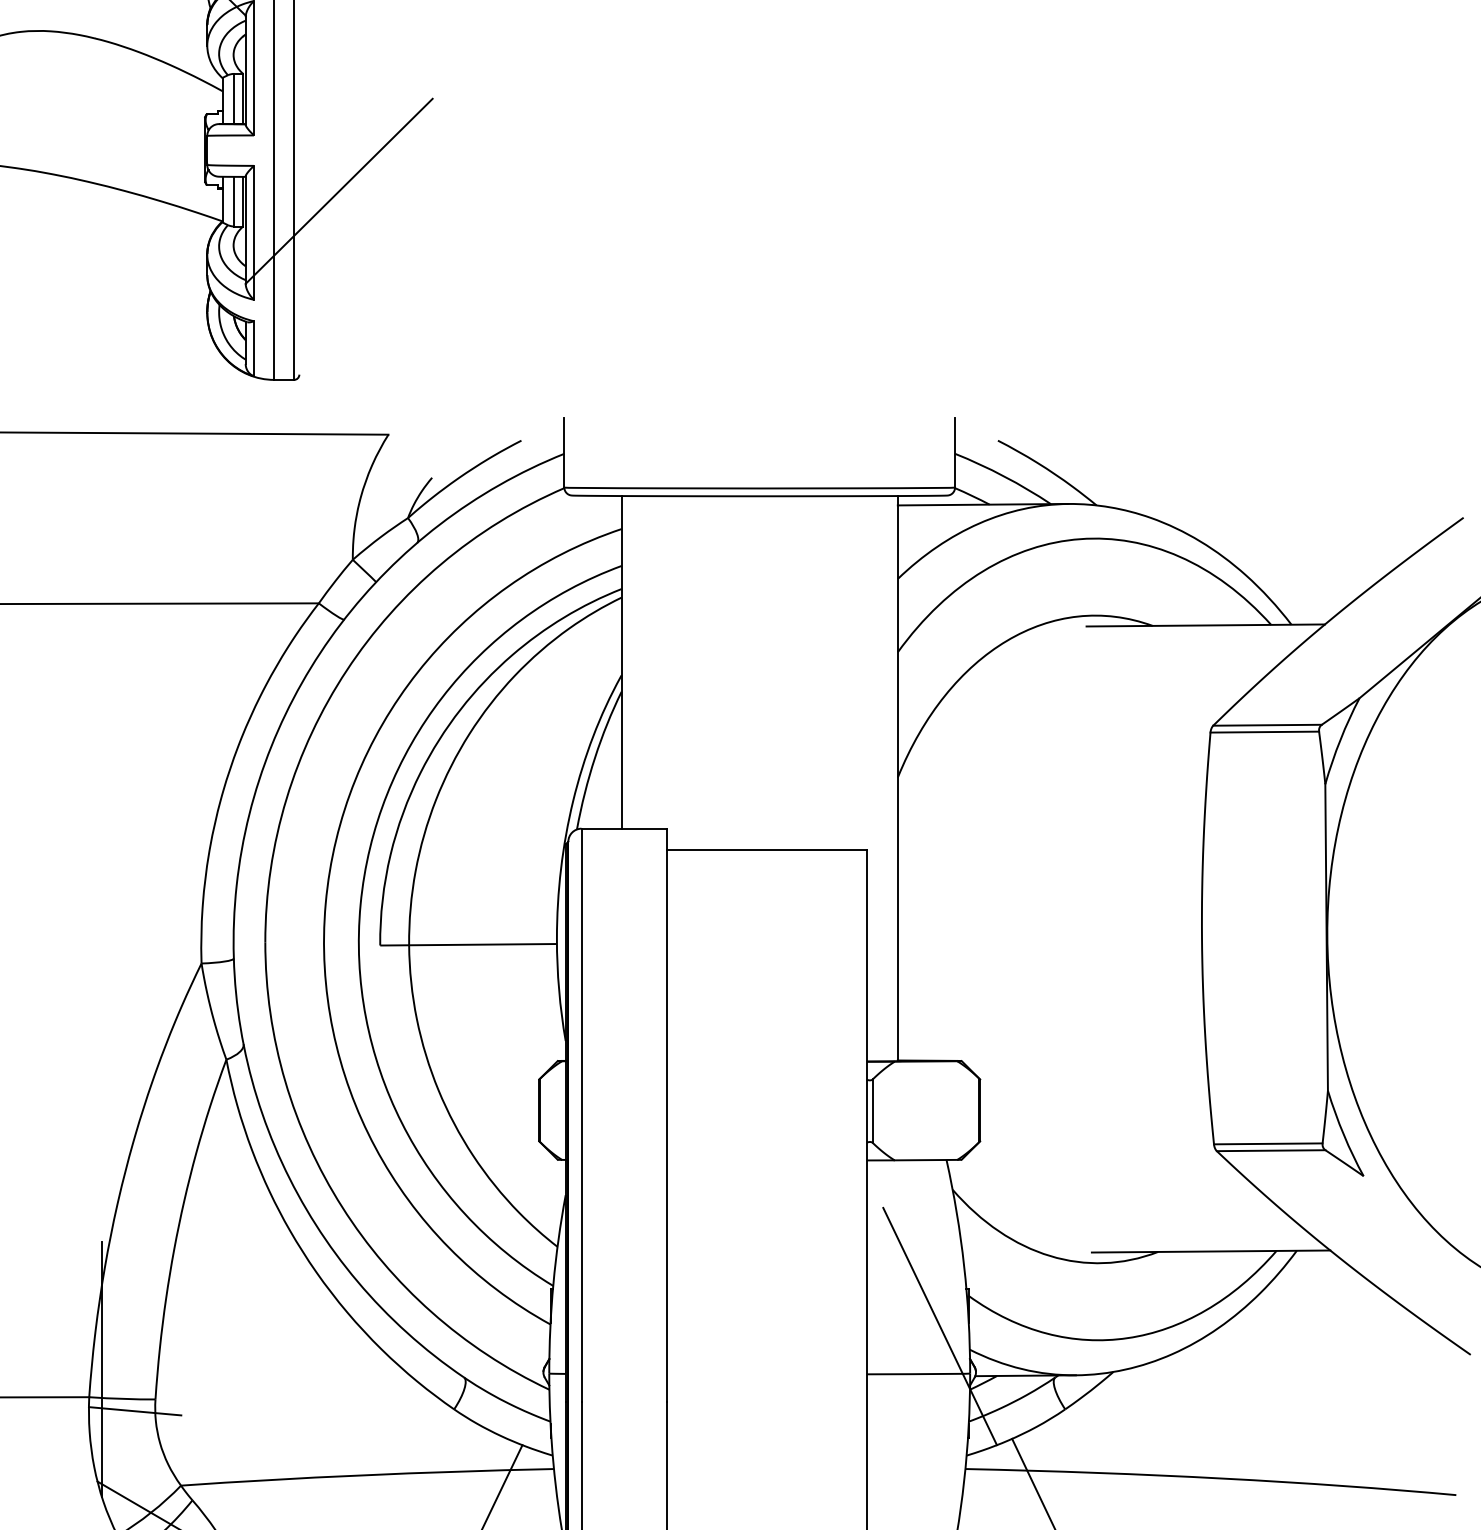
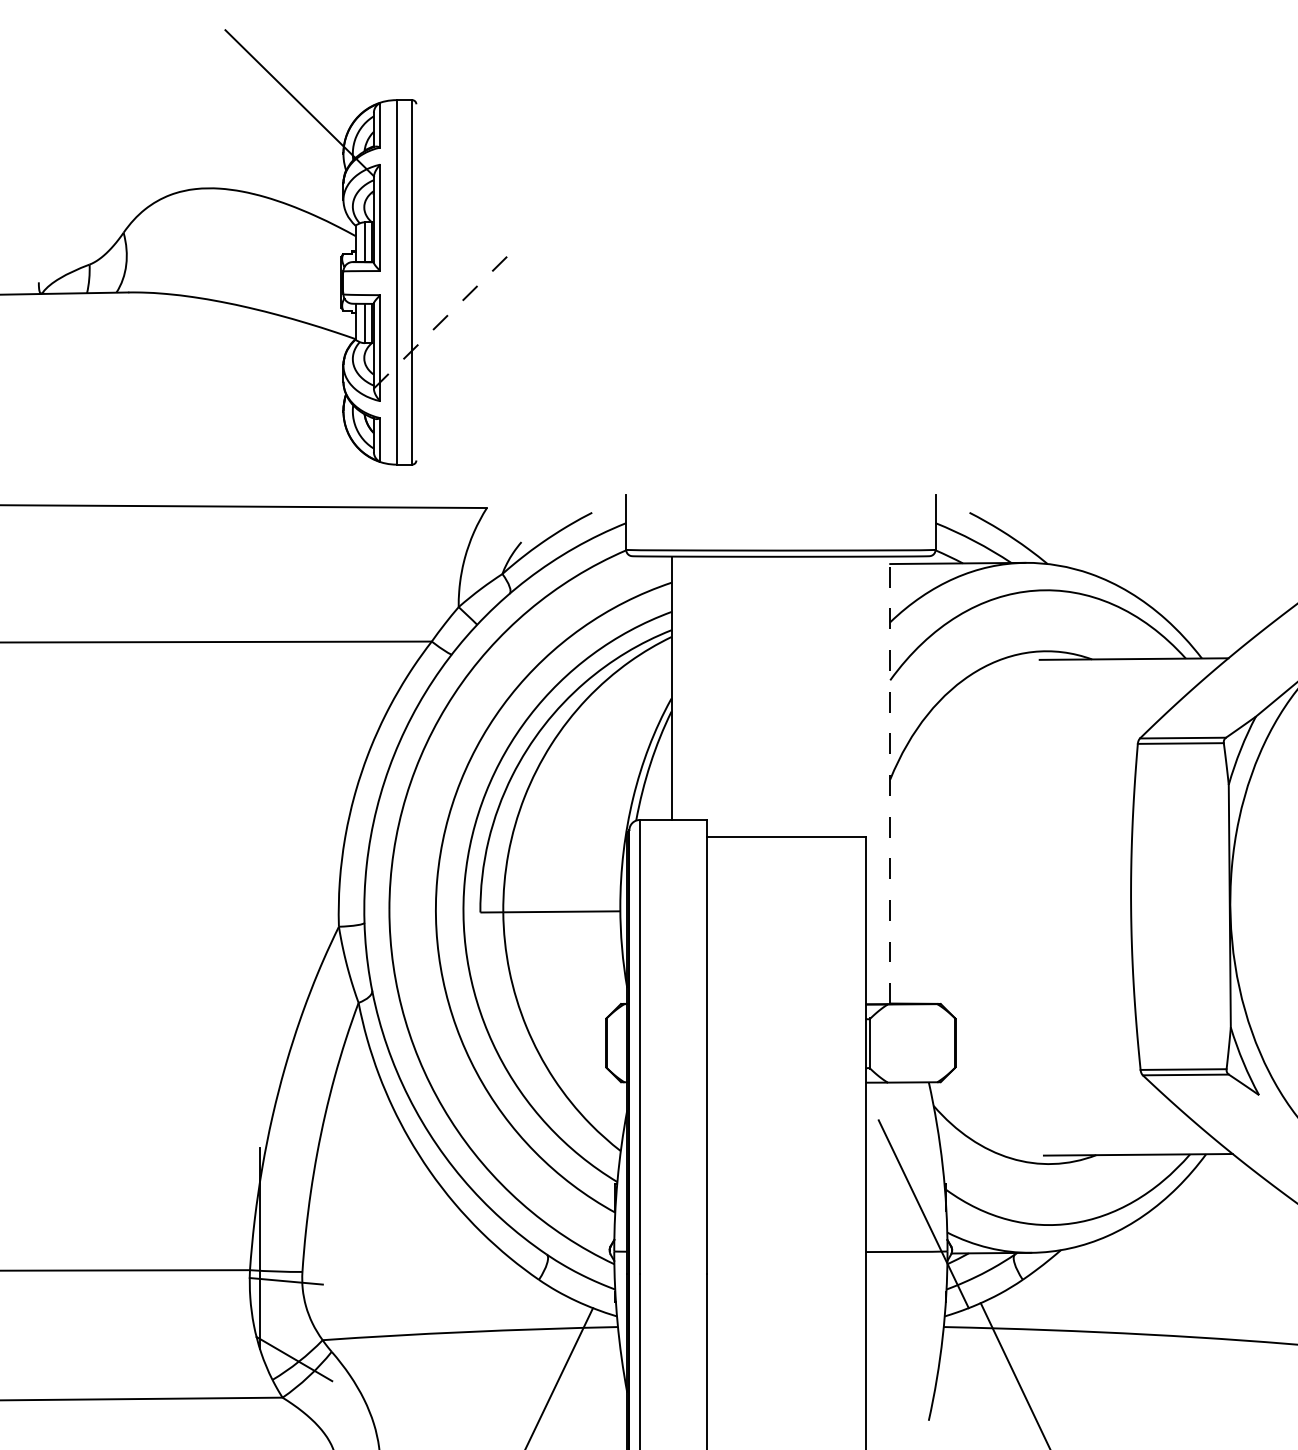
line: (339, 190) -> (448, 314), solid -> dashed
line: (898, 778) -> (890, 780), solid -> dashed

